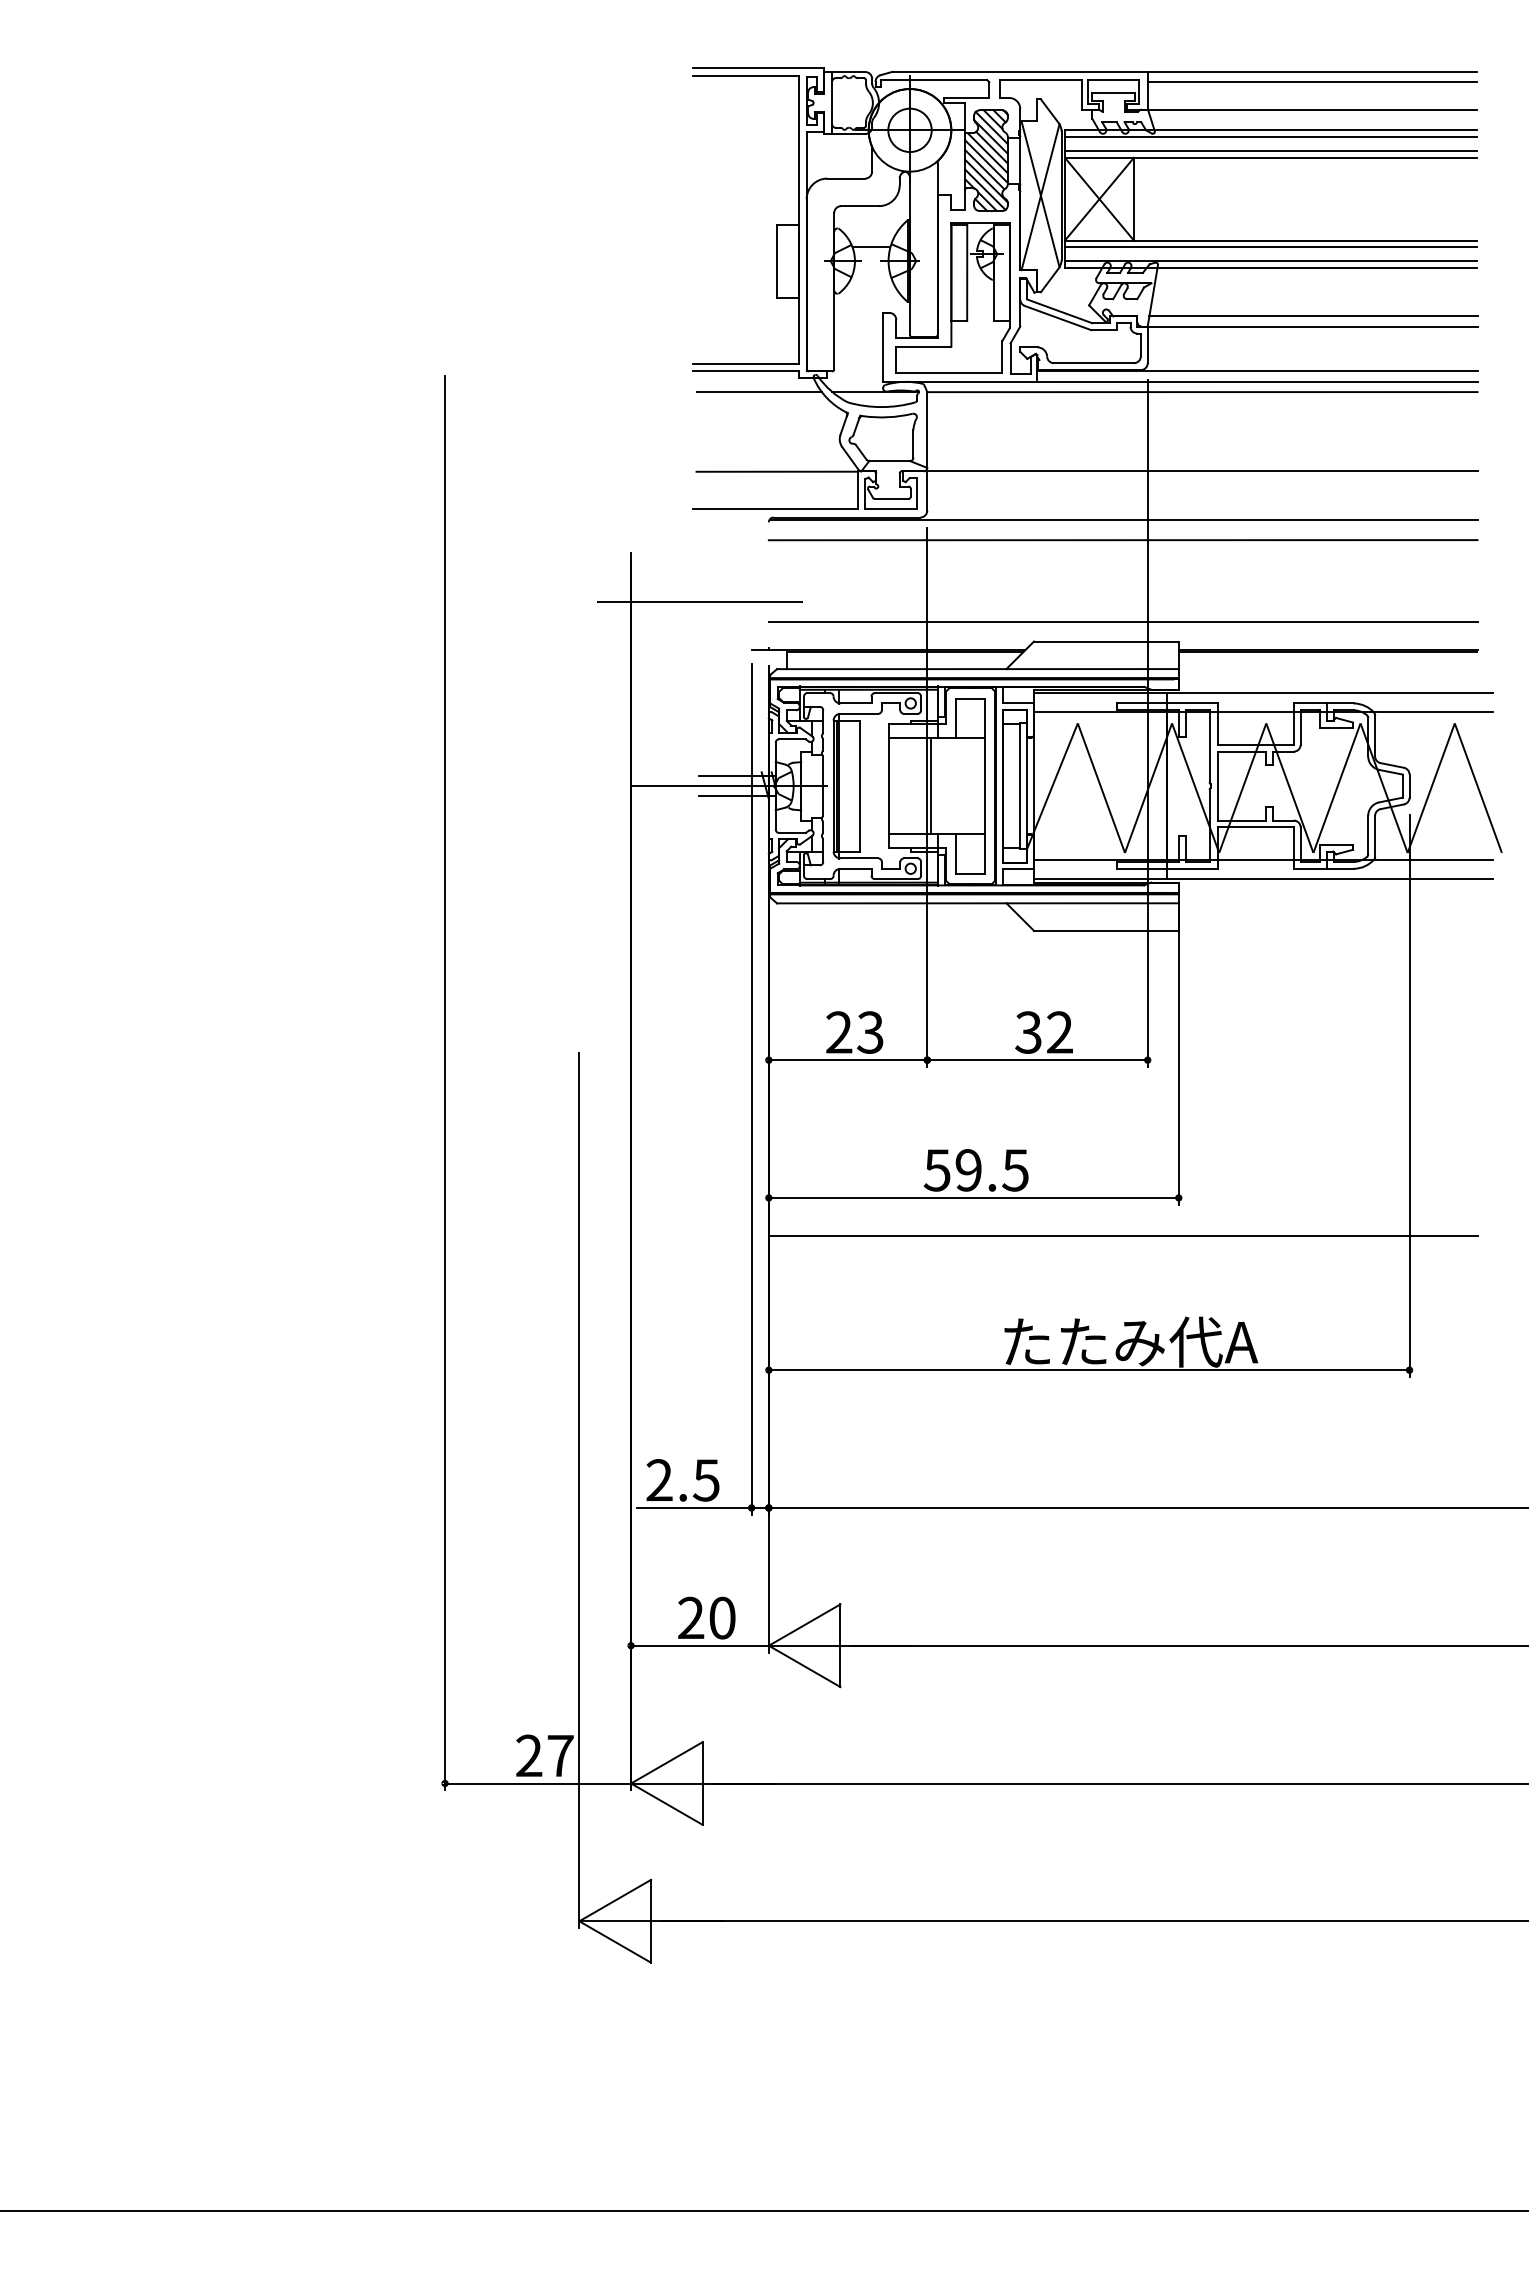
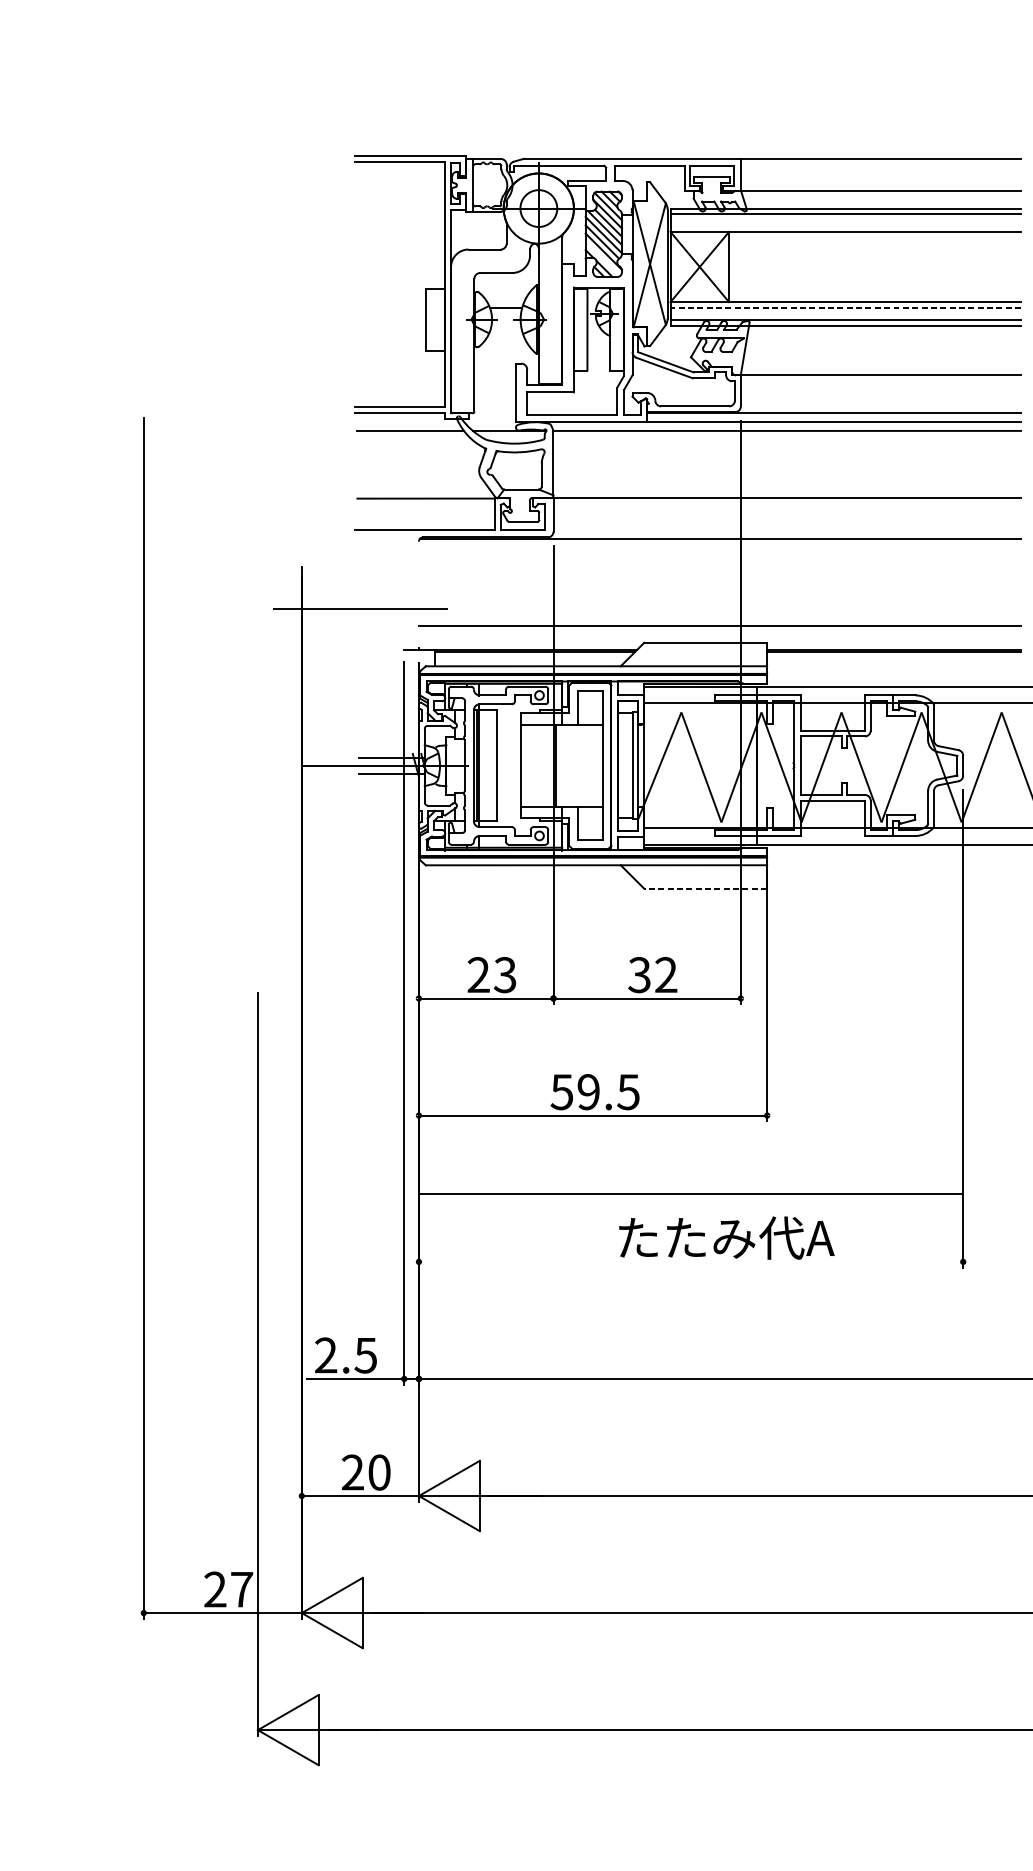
line: (1312, 82) -> (880, 167), removed
line: (1271, 150) -> (845, 225), removed
line: (985, 189) -> (602, 258), removed
line: (1270, 247) -> (845, 308), solid -> dashed
line: (1313, 316) -> (881, 366), removed
line: (1122, 540) -> (719, 557), removed
line: (1105, 930) -> (704, 888), solid -> dashed
line: (1122, 1235) -> (719, 1147), removed
line: (1088, 1370) -> (690, 1194), moved

